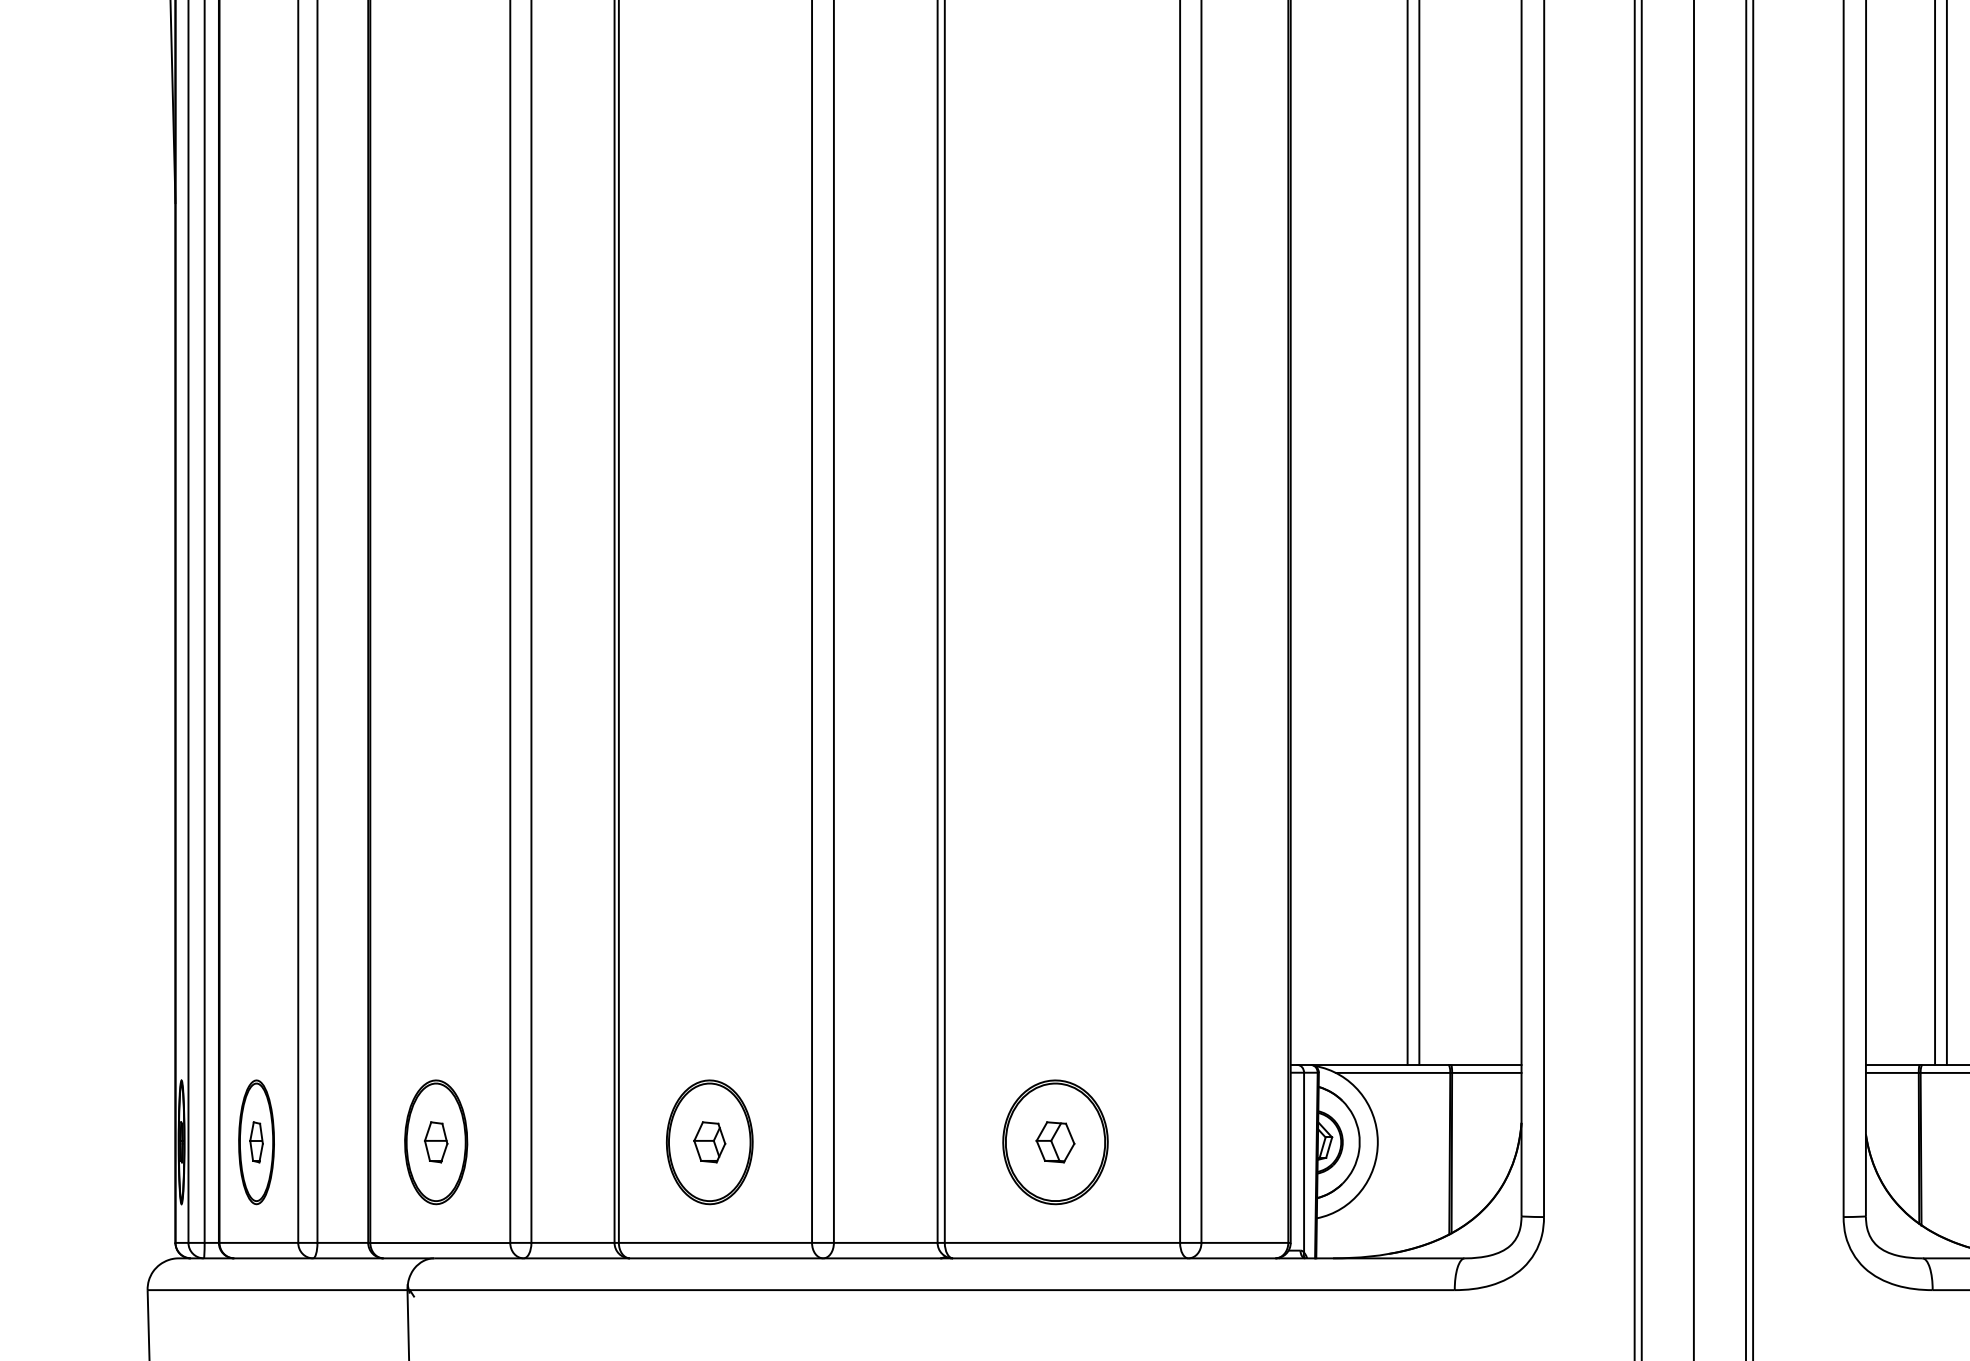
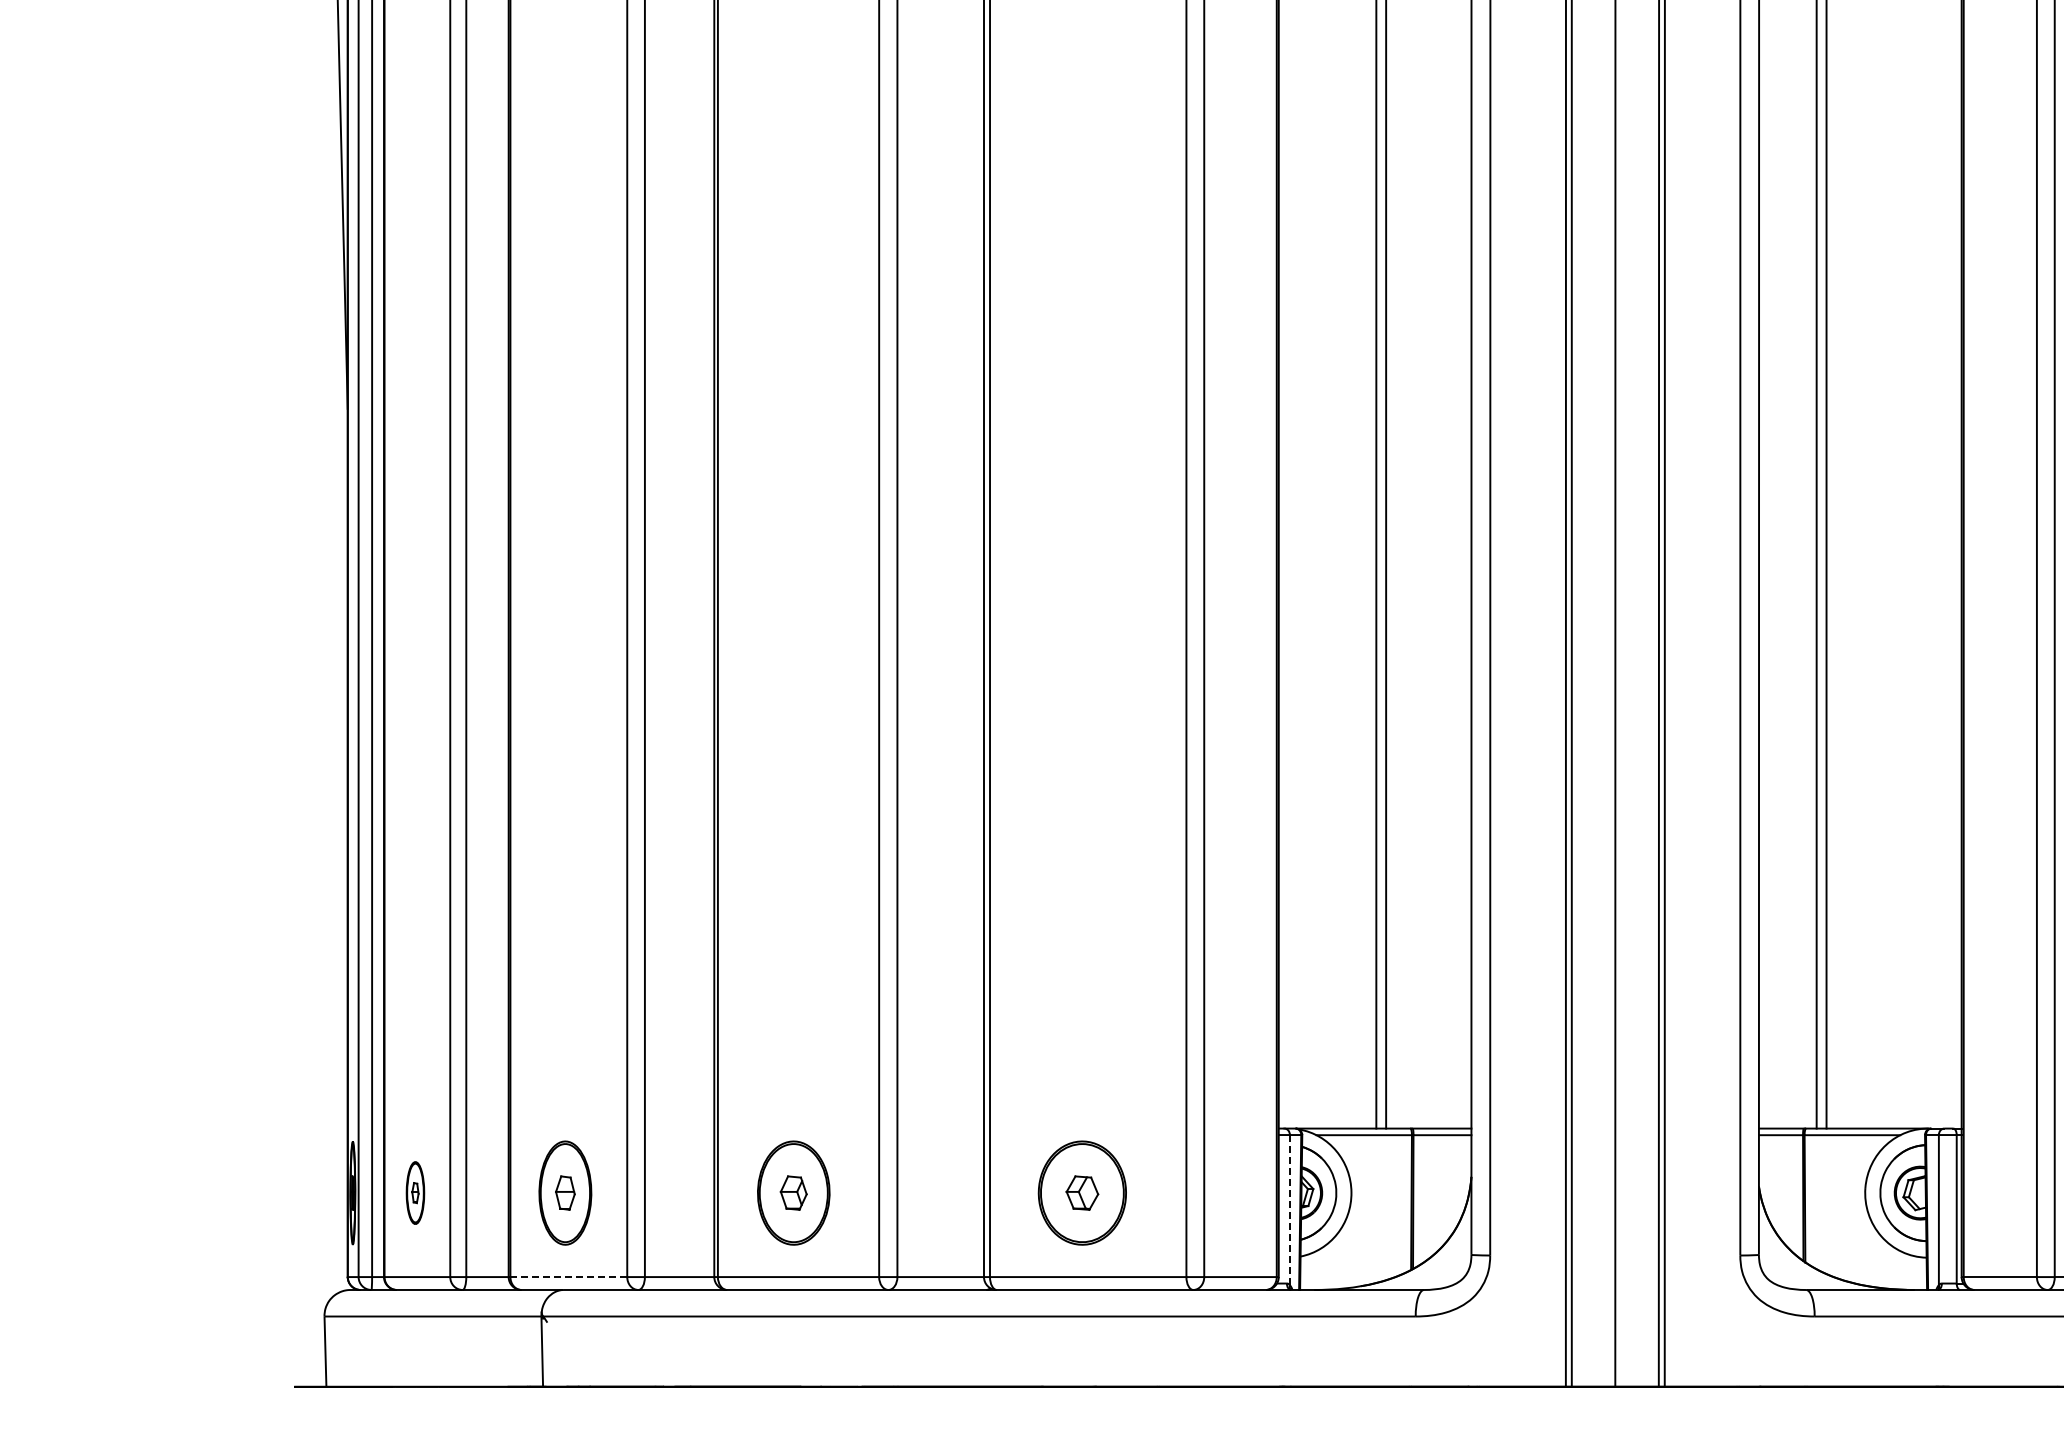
part: (256, 1141) -> (415, 1192), size x0.6
line: (1303, 1161) -> (1289, 1209), solid -> dashed
line: (439, 1243) -> (568, 1277), solid -> dashed

